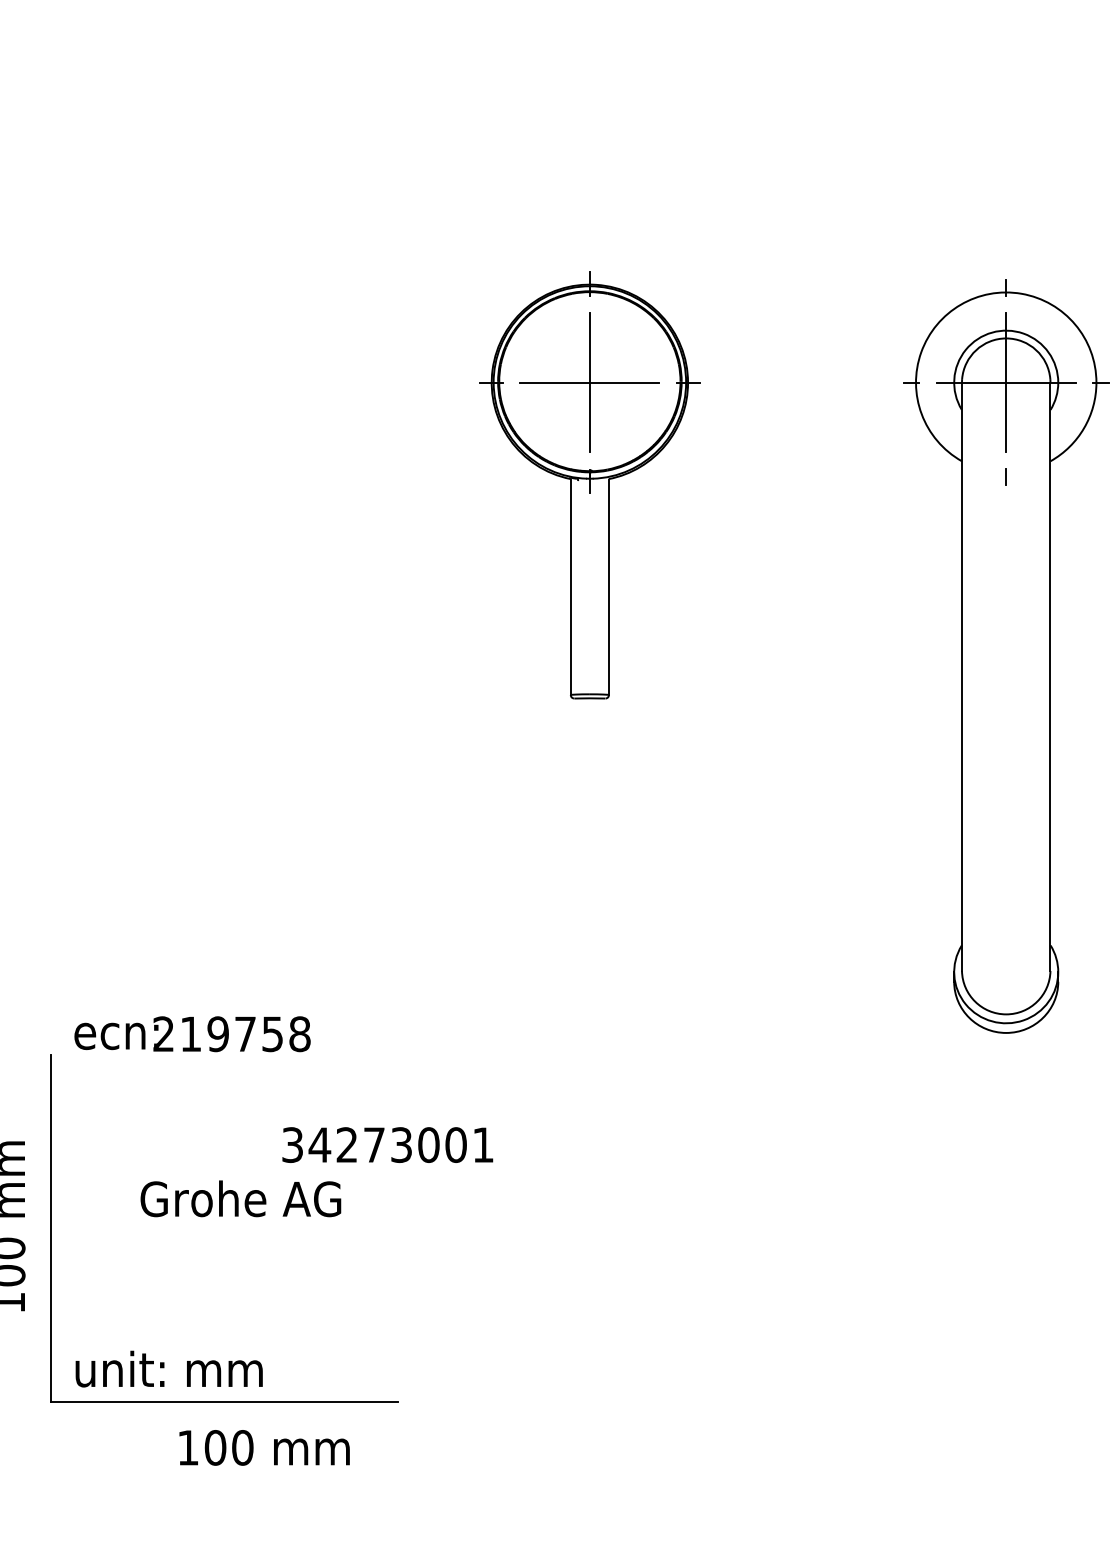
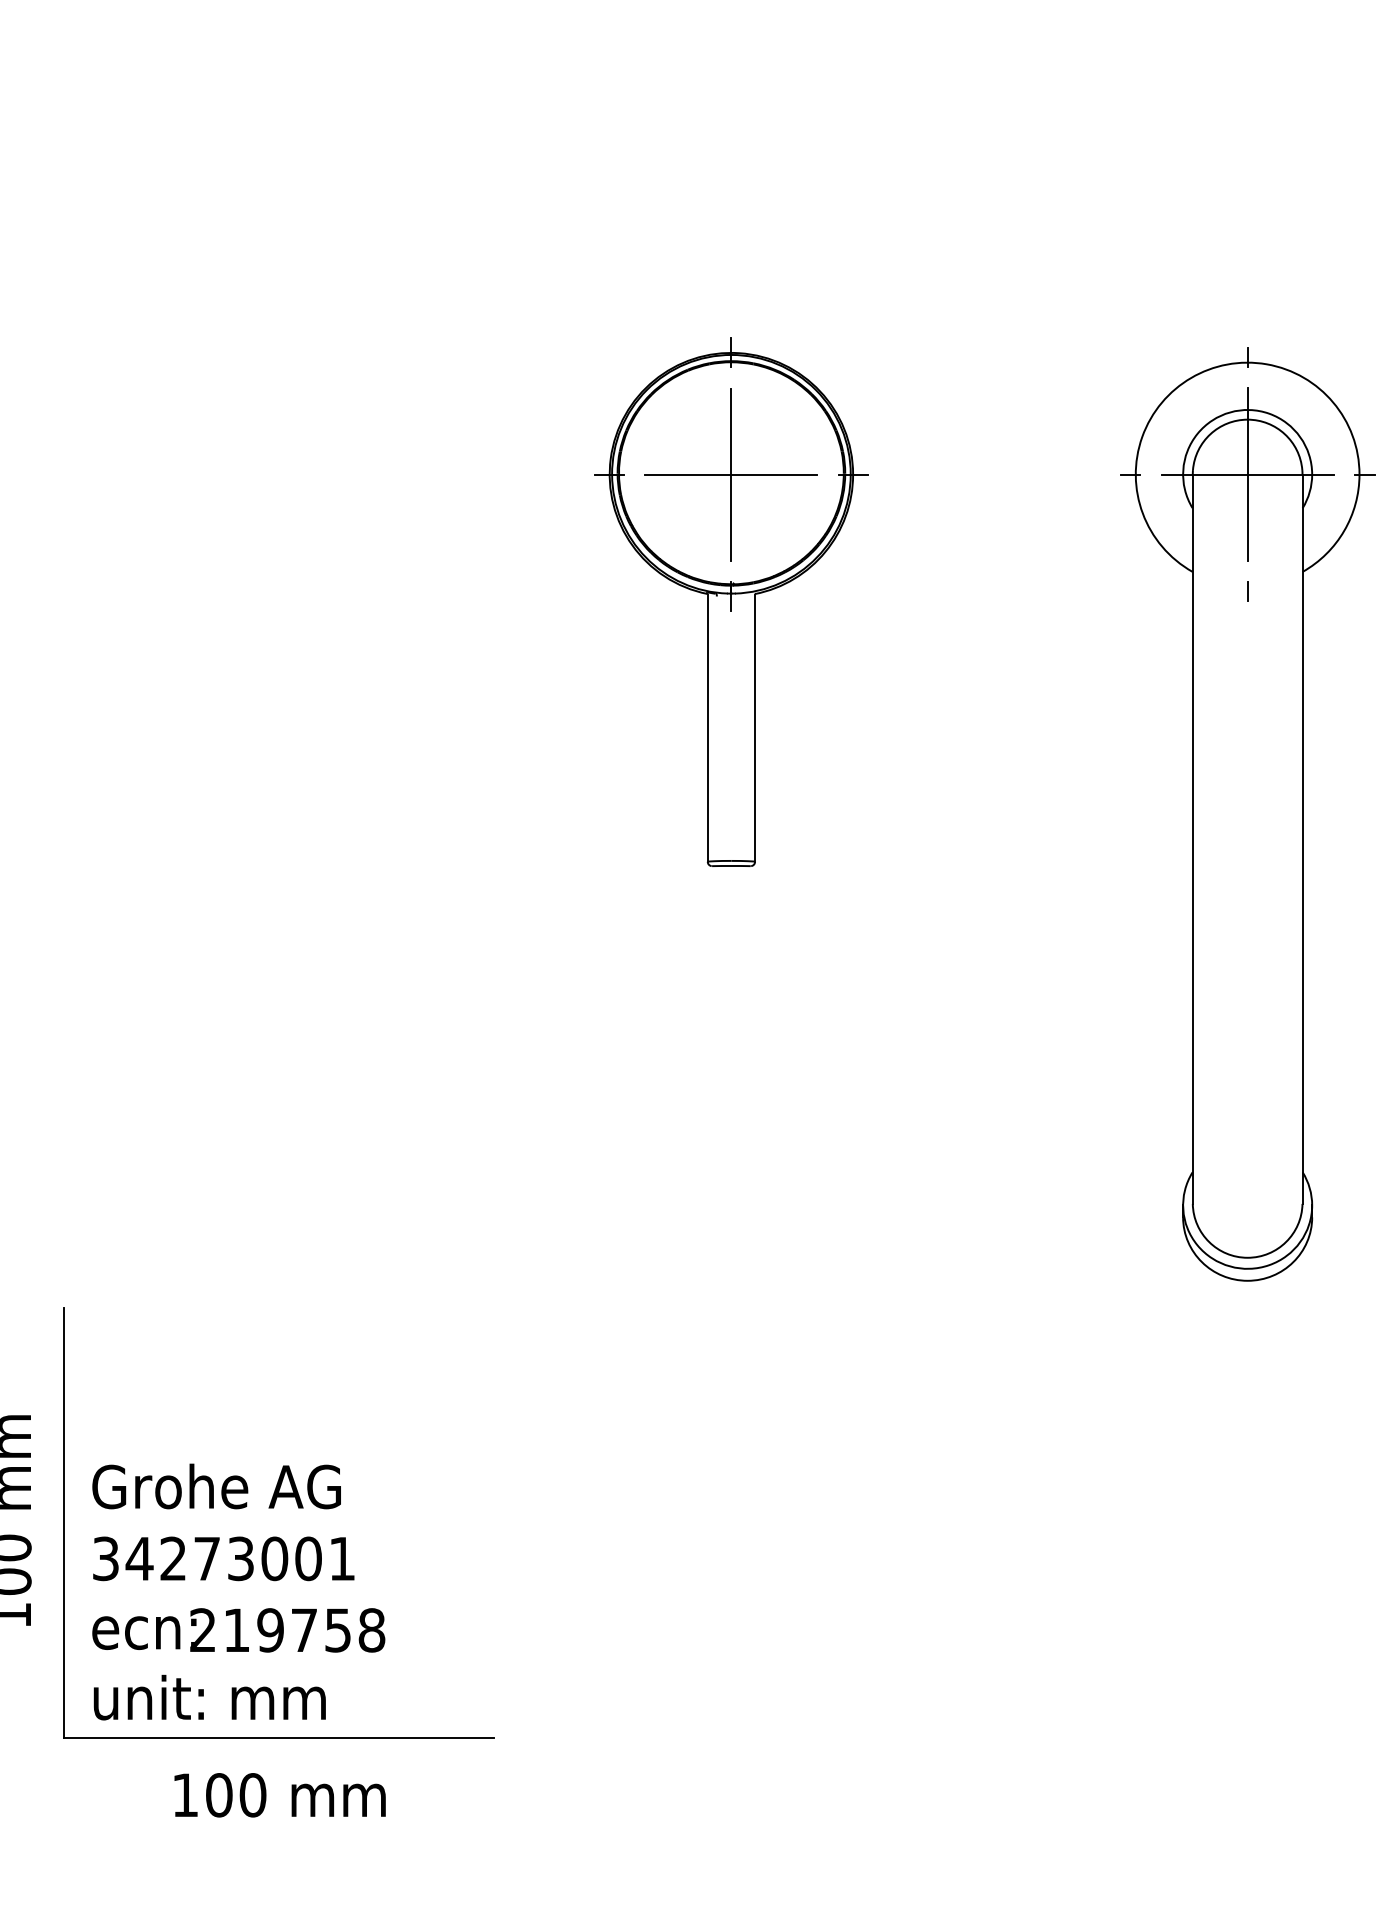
text: (192, 1034) -> (238, 1630), moved
text: (387, 1144) -> (223, 1558), moved
text: (240, 1198) -> (216, 1486), moved
text: (264, 1448) -> (279, 1795), moved

